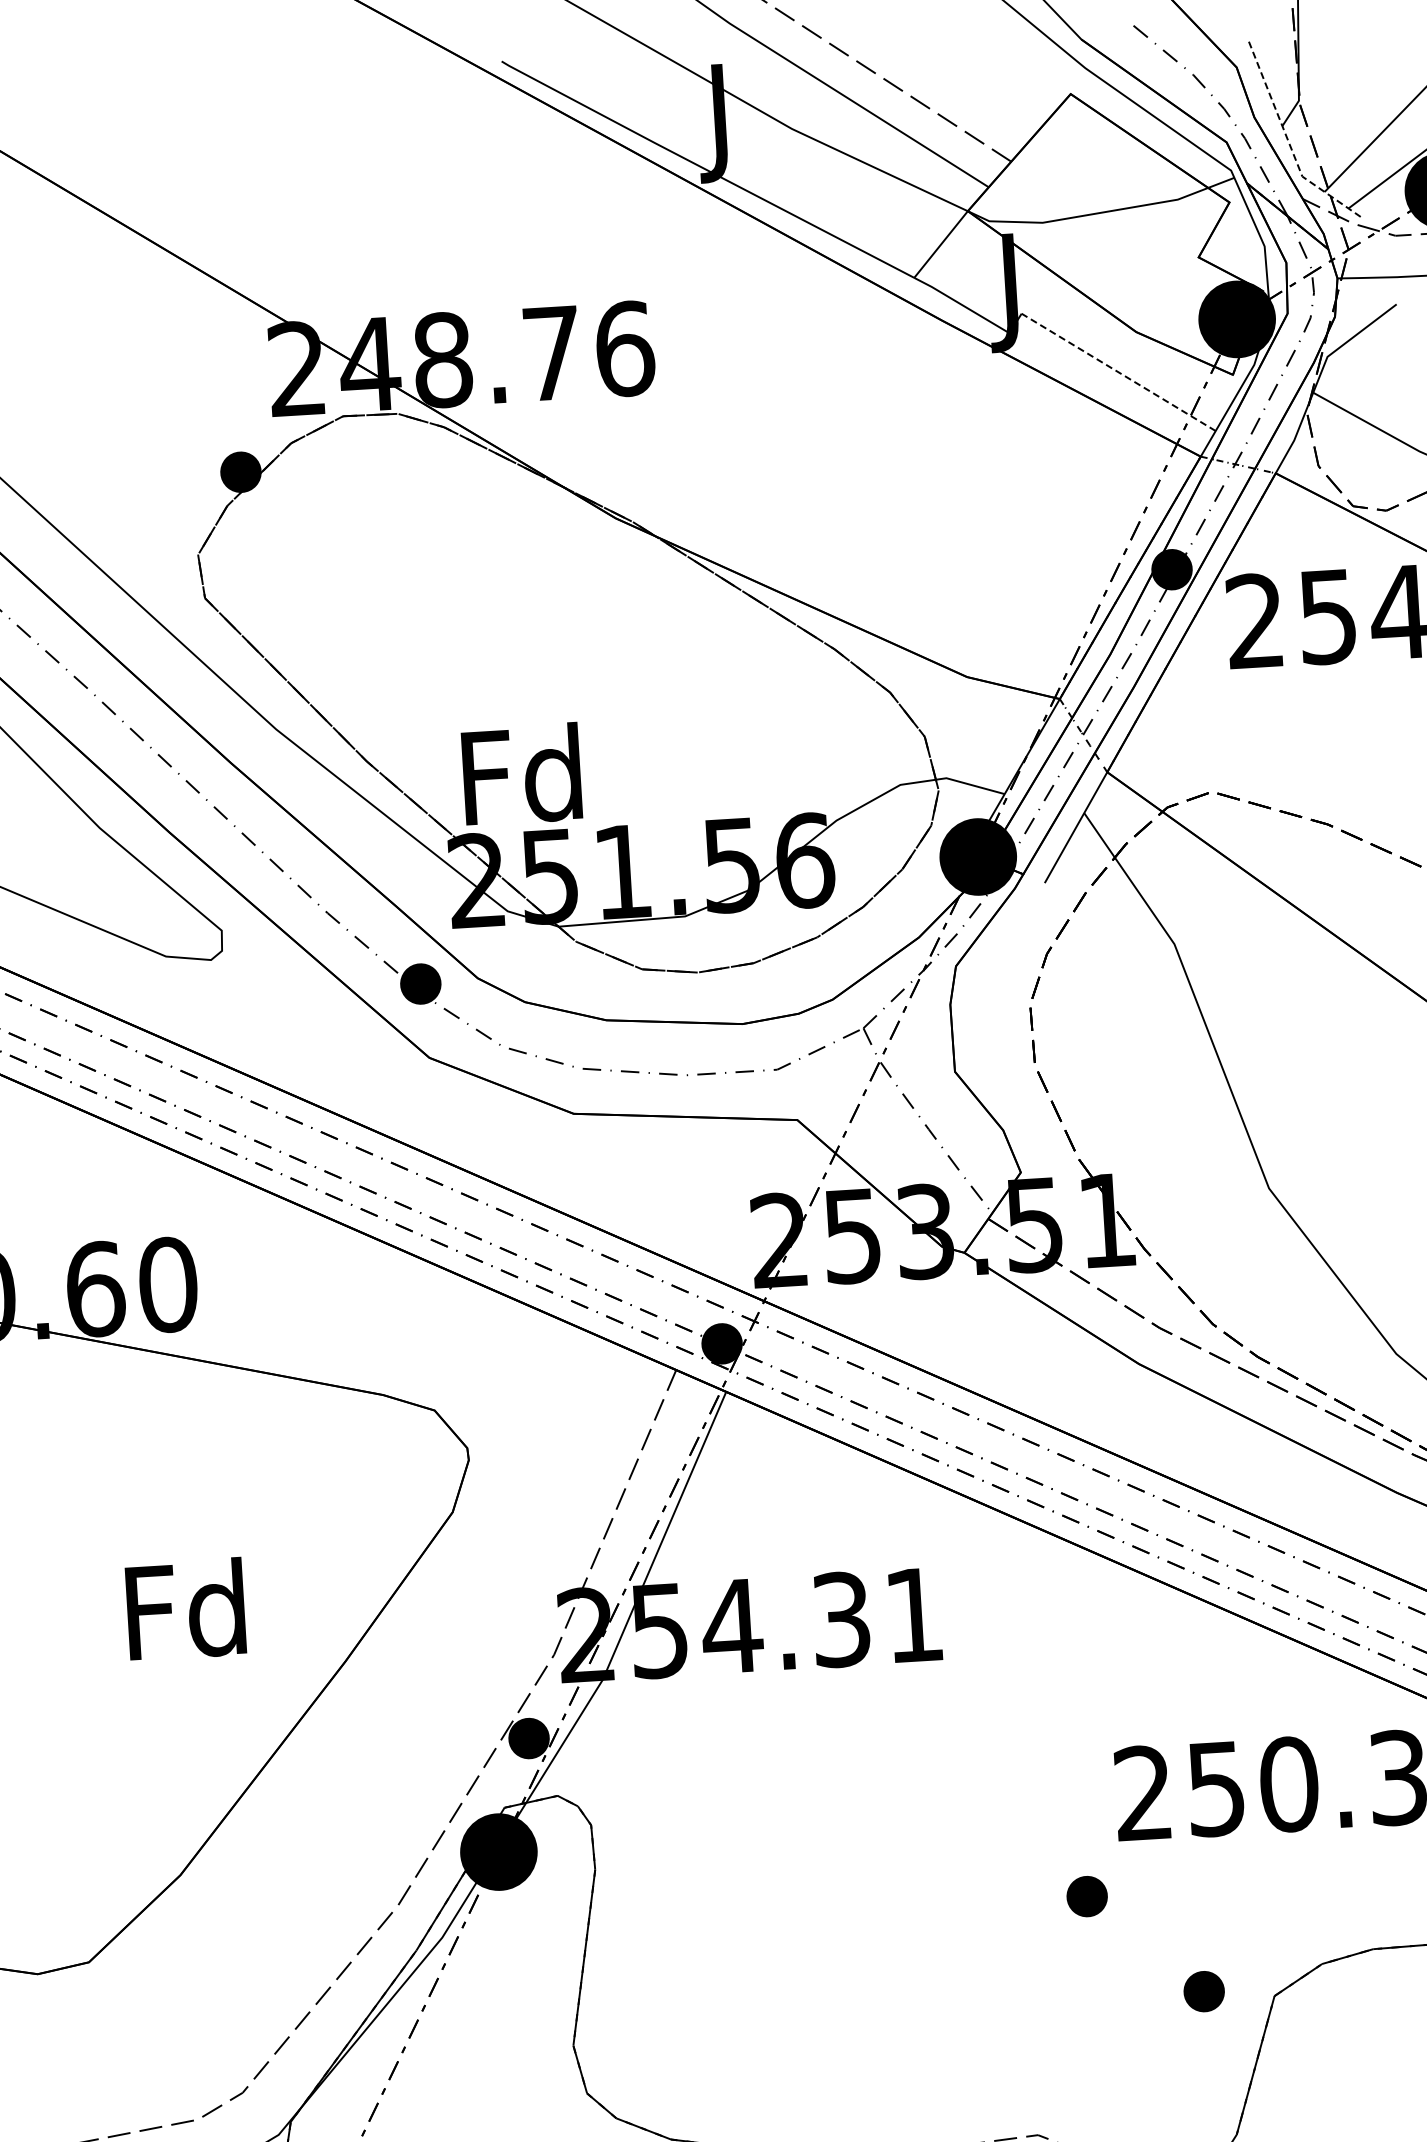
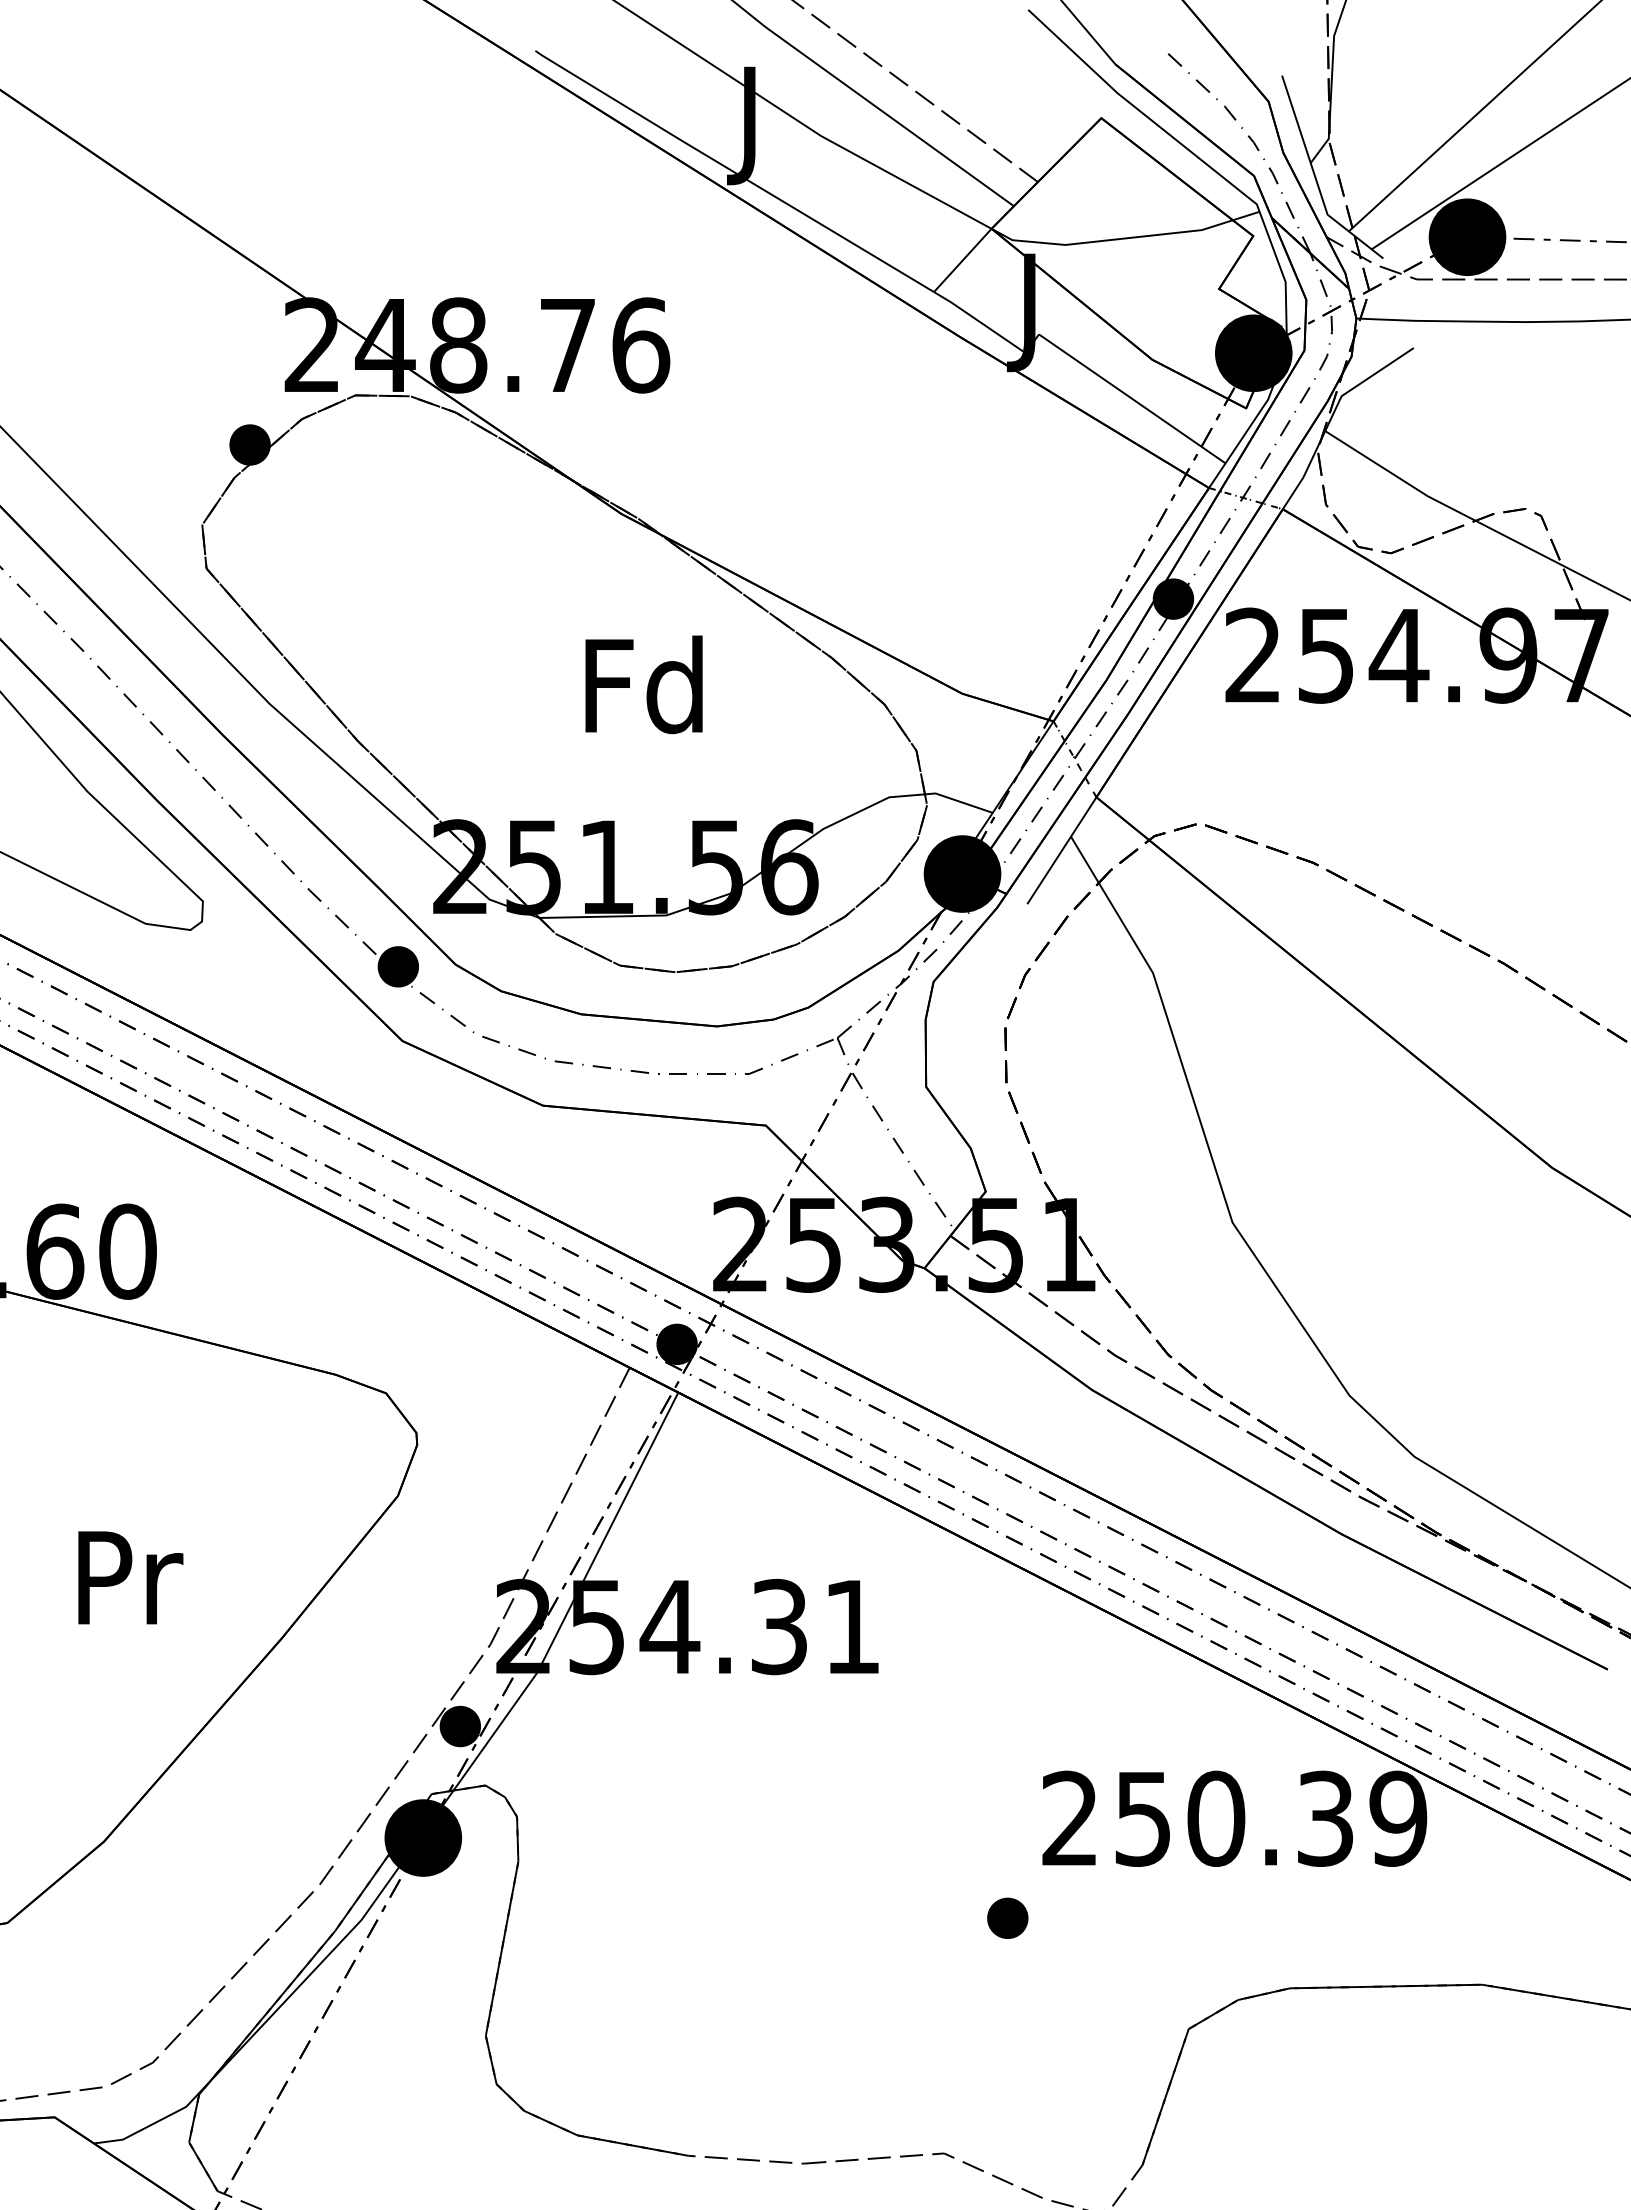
line: (1288, 141) -> (1315, 178), dashed -> solid
line: (1117, 372) -> (1131, 398), dashed -> solid
text: (521, 774) -> (643, 684), moved
text: (185, 1609) -> (125, 1576), Fd -> Pr
part: (1203, 1990) -> (1118, 2019), removed

